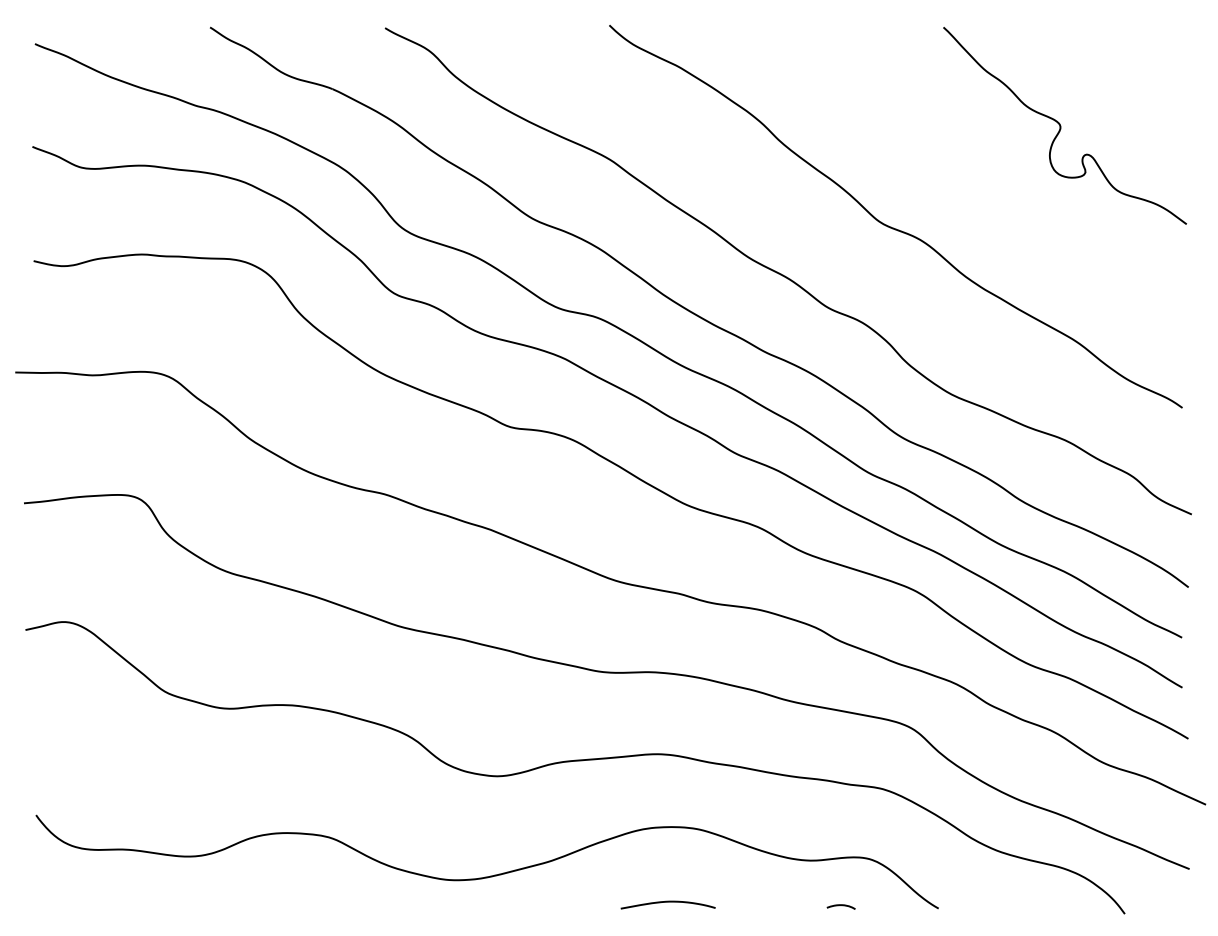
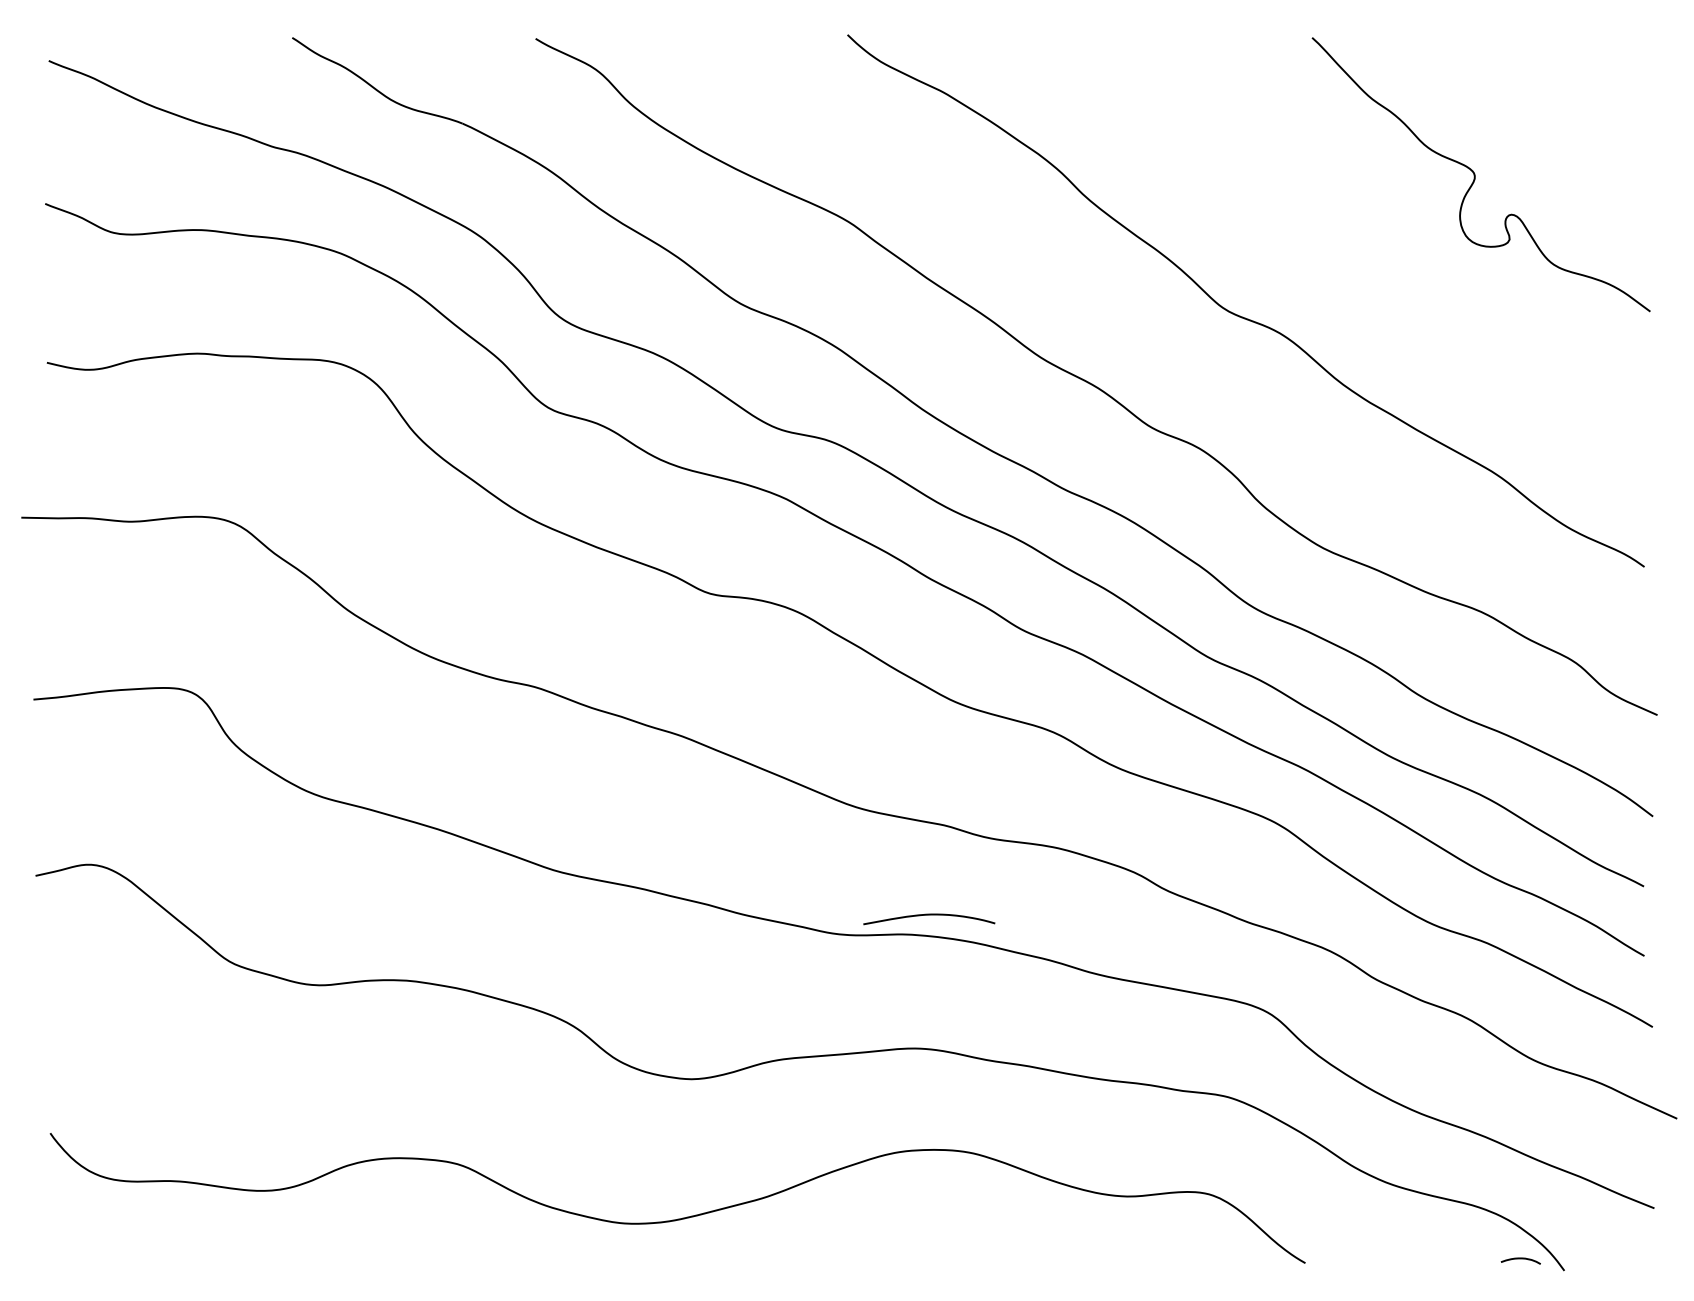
curve: (668, 902) -> (929, 915), moved
curve: (840, 905) -> (1520, 1259), moved

